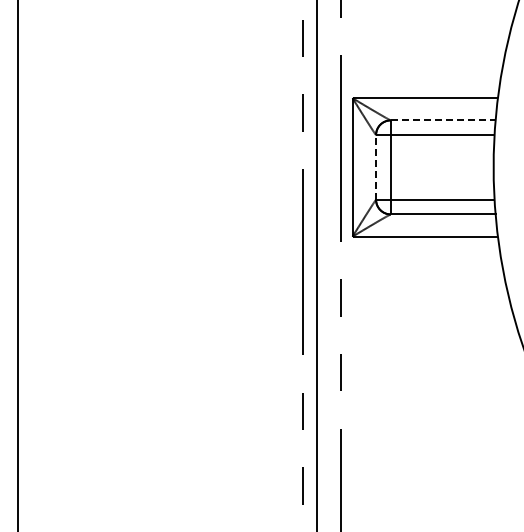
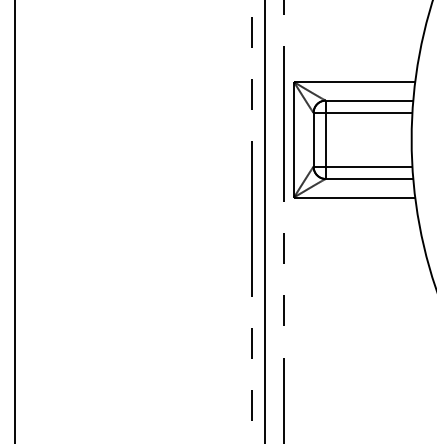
line: (443, 120) -> (369, 100), dashed -> solid
line: (376, 166) -> (313, 139), dashed -> solid

